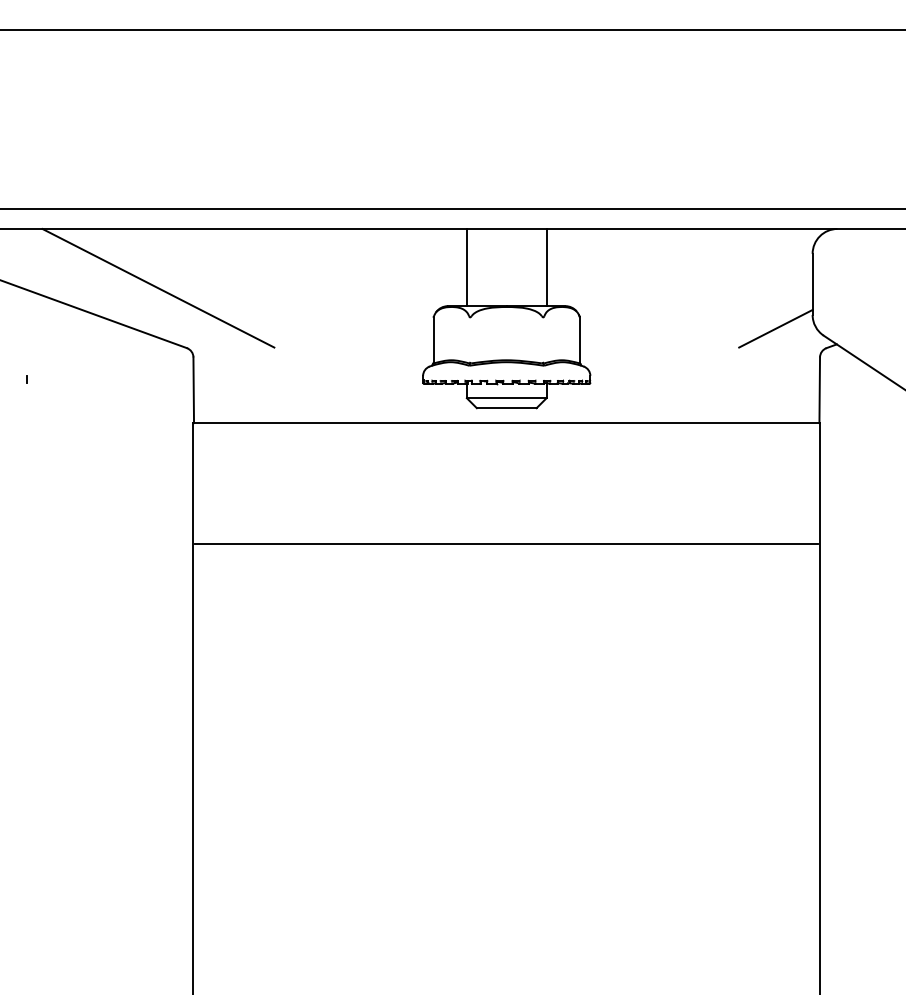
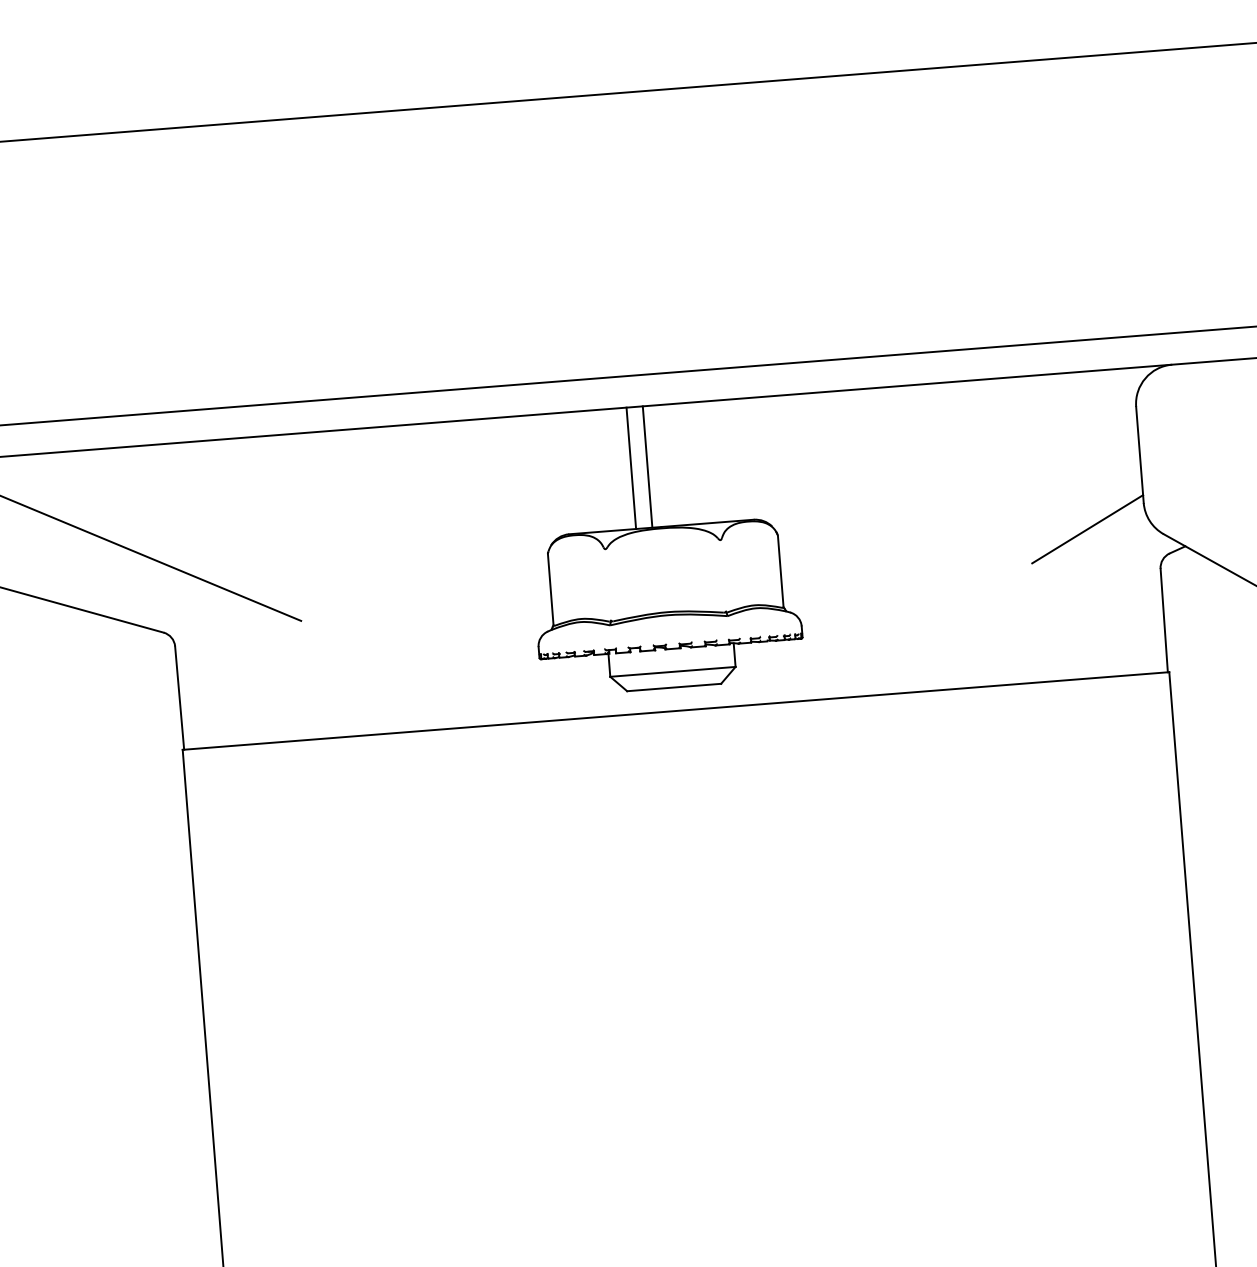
line: (466, 267) -> (646, 467), moved
line: (546, 267) -> (631, 468), moved
line: (506, 544) -> (690, 901), removed

